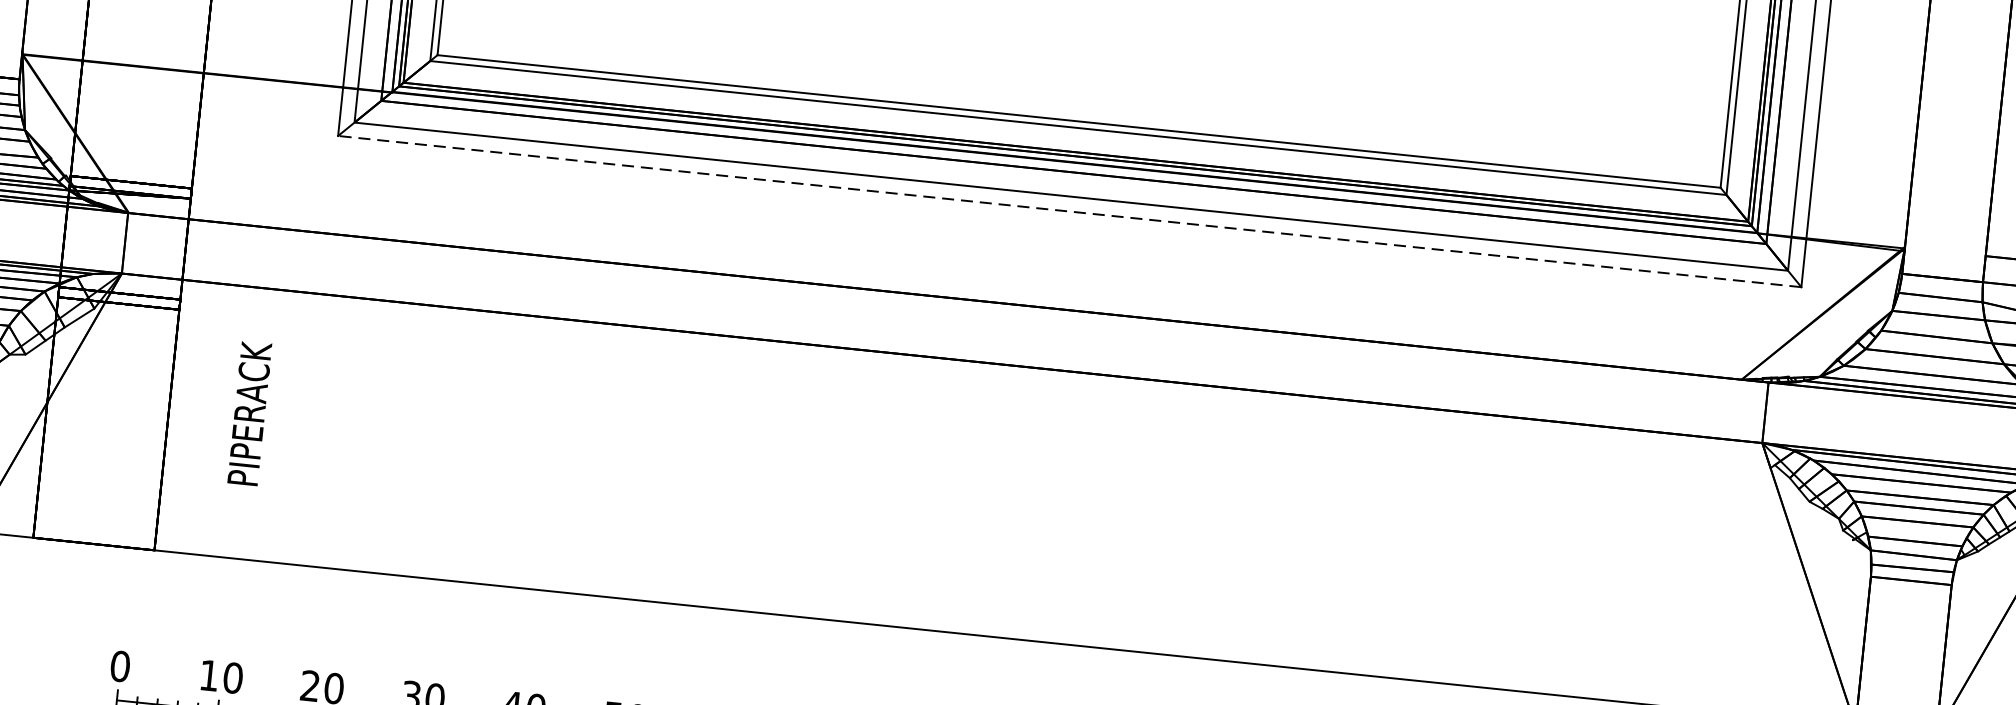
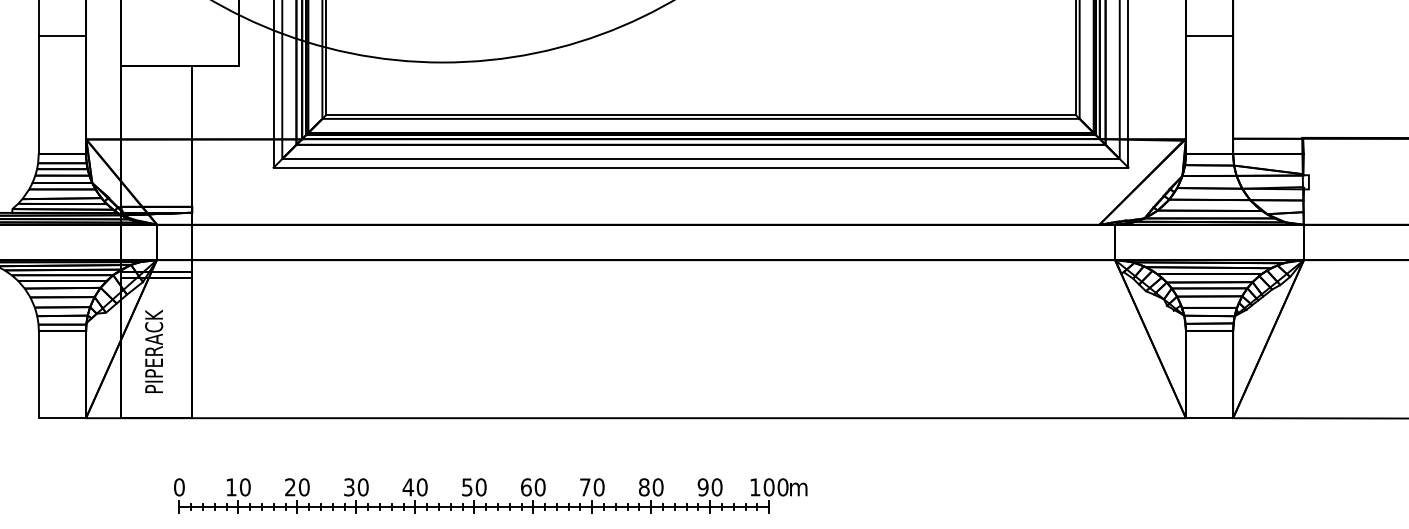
line: (1963, 76) -> (1209, 36), added
line: (1068, 211) -> (700, 167), dashed -> solid
text: (250, 412) -> (154, 350), moved

